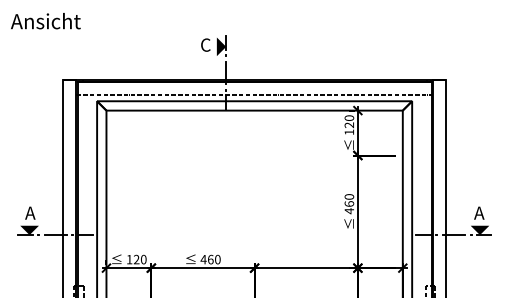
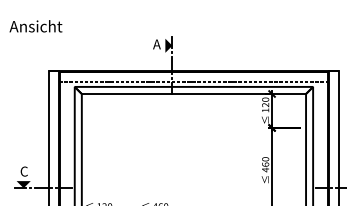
text: (205, 44) -> (156, 43), C -> A
text: (30, 212) -> (24, 171), A -> C

